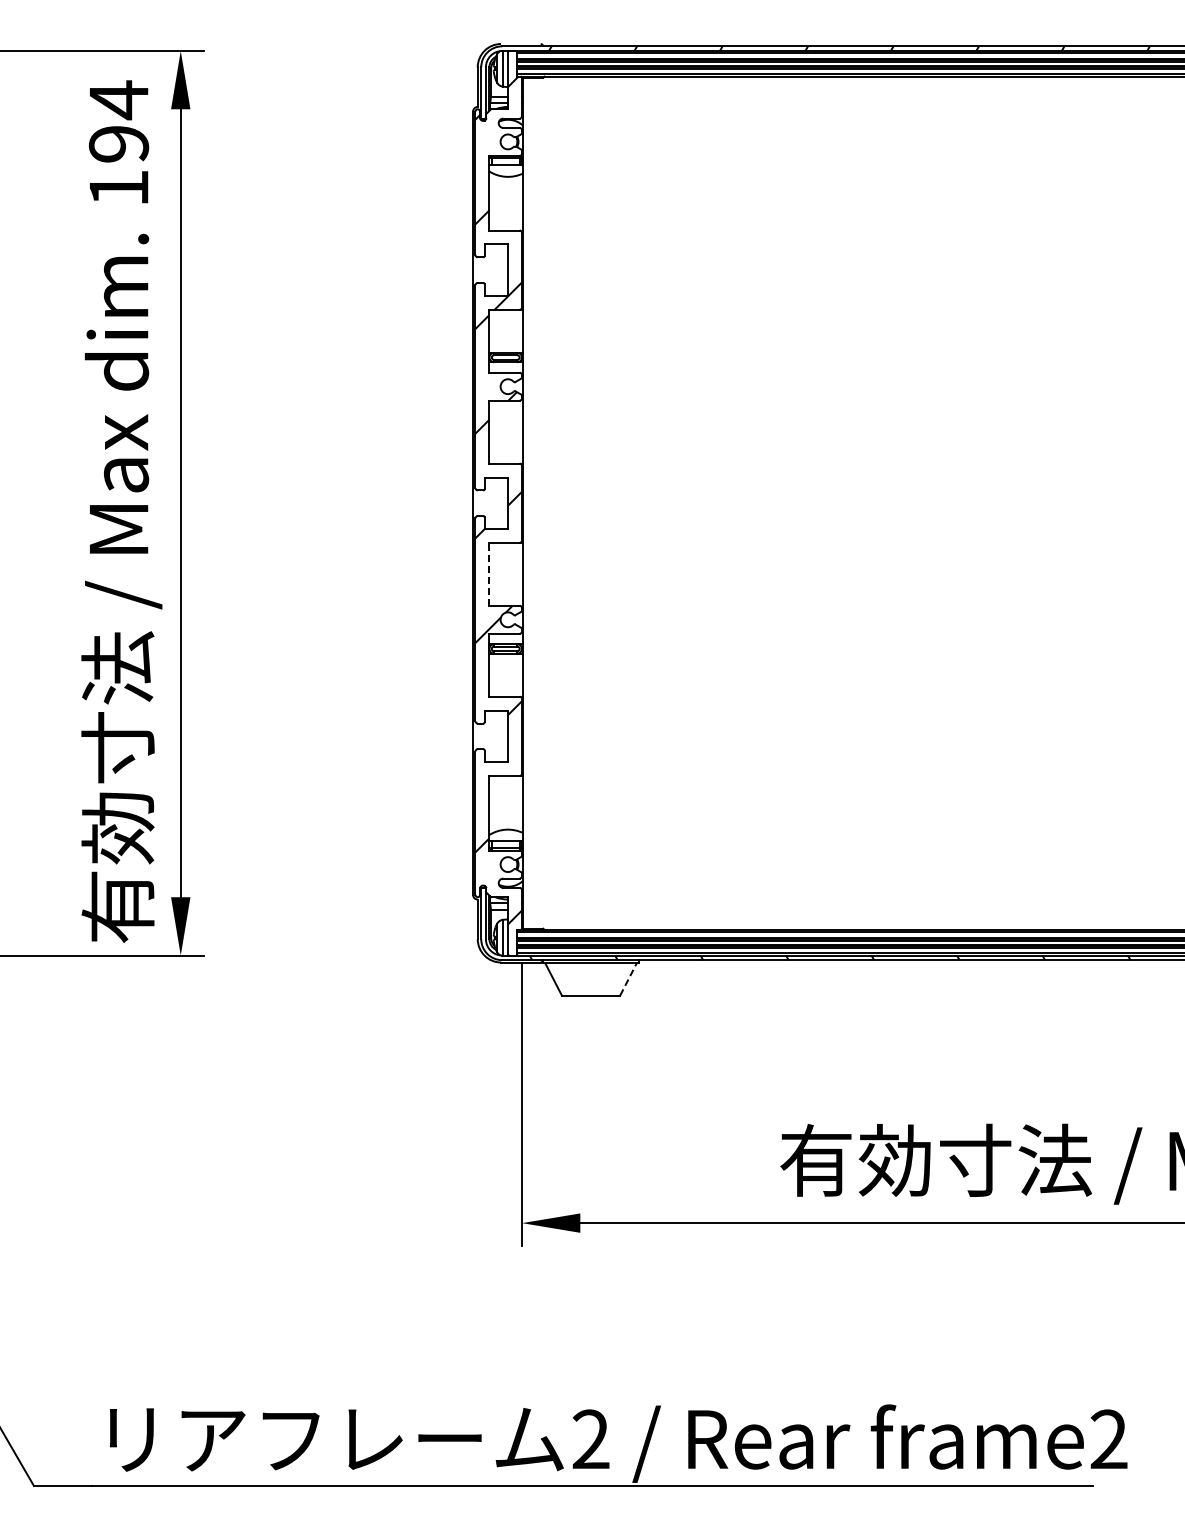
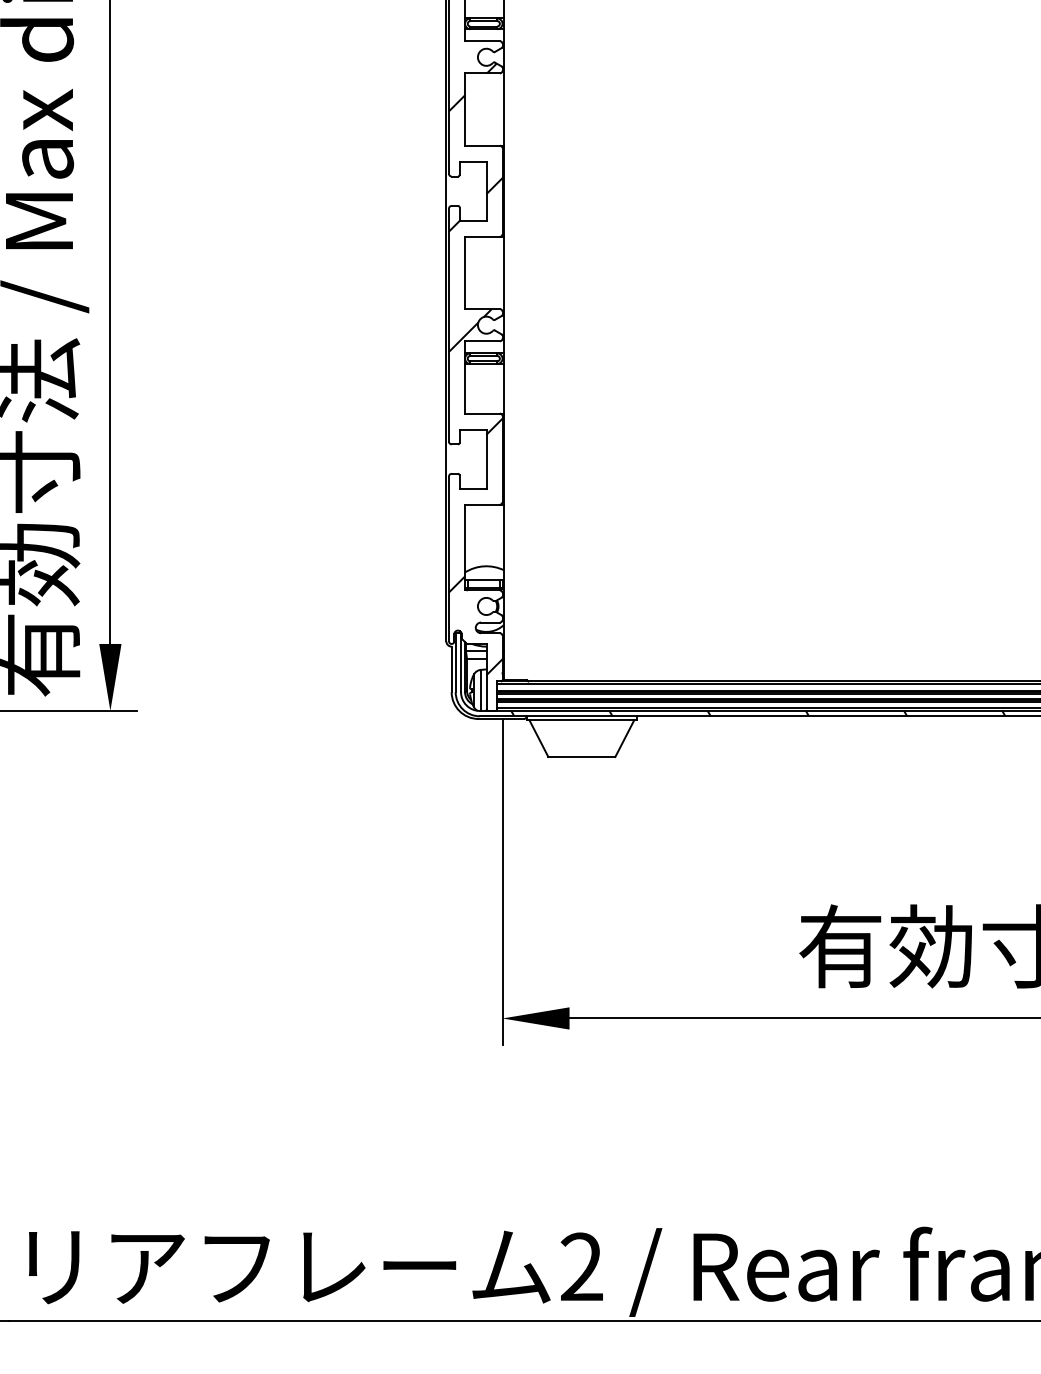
line: (489, 573) -> (465, 271), dashed -> solid
line: (628, 979) -> (624, 738), dashed -> solid

